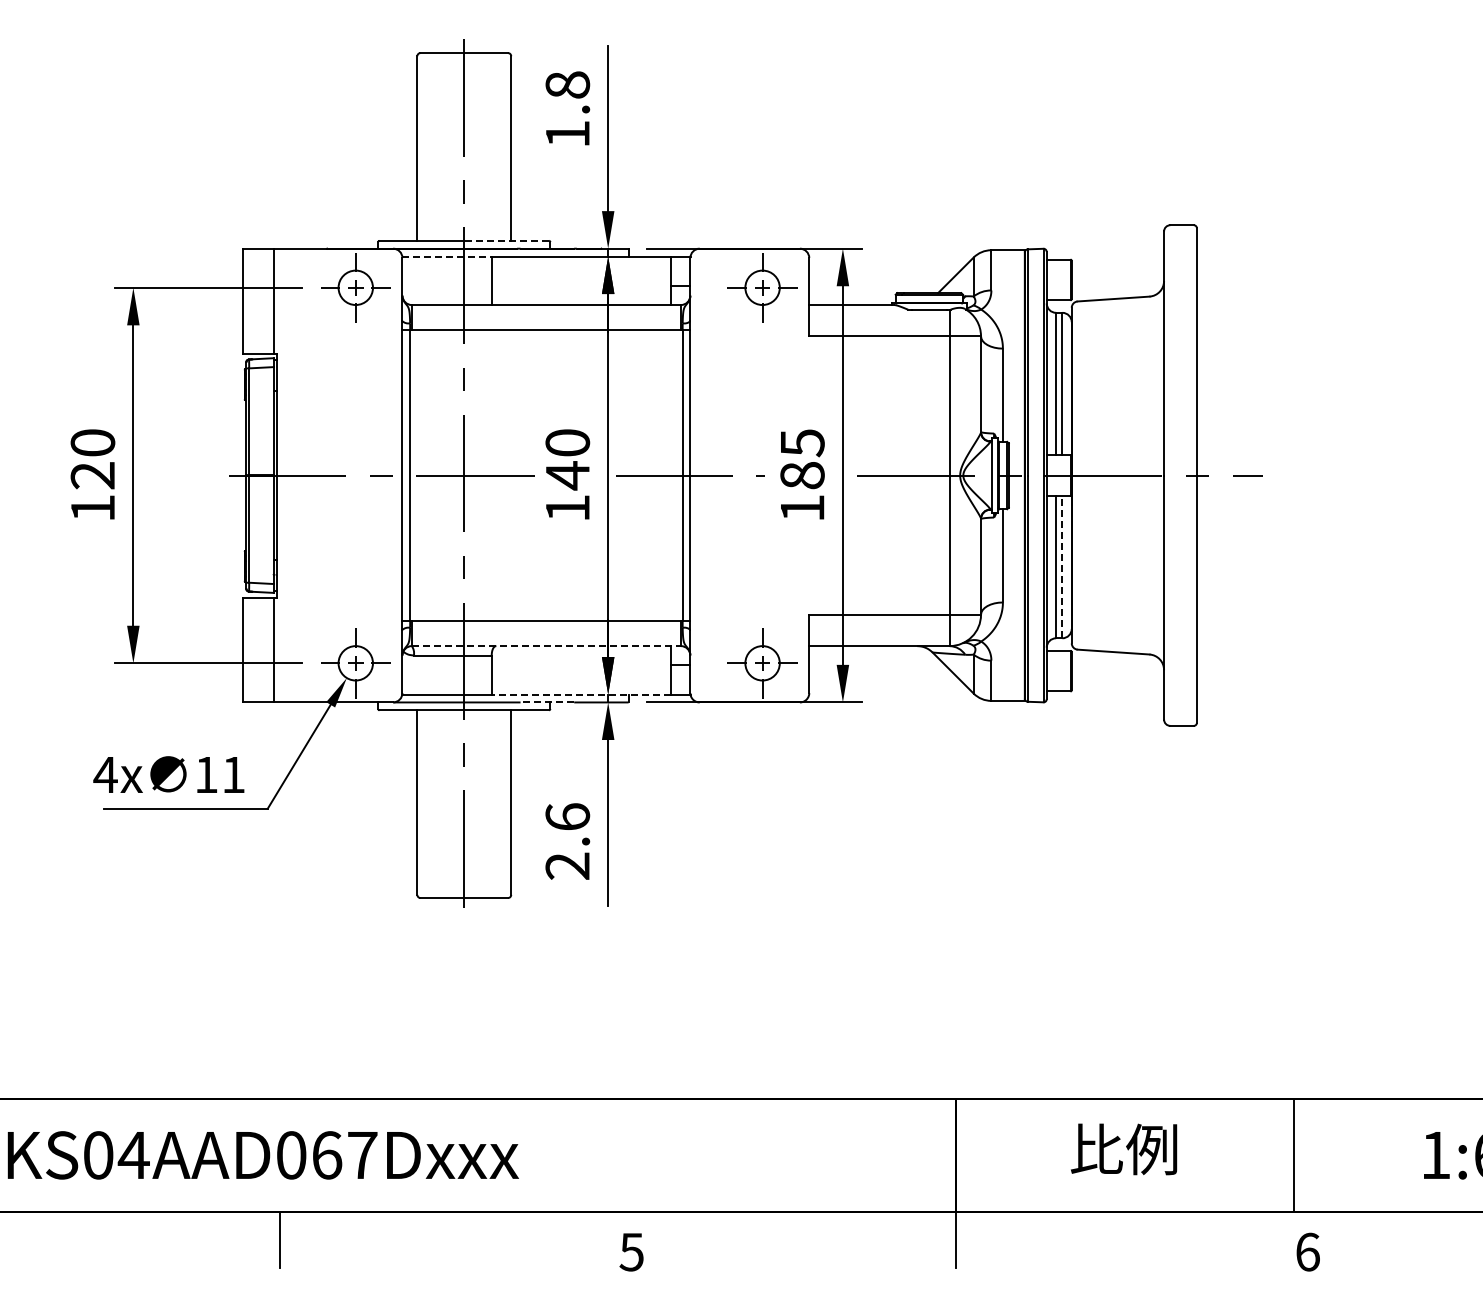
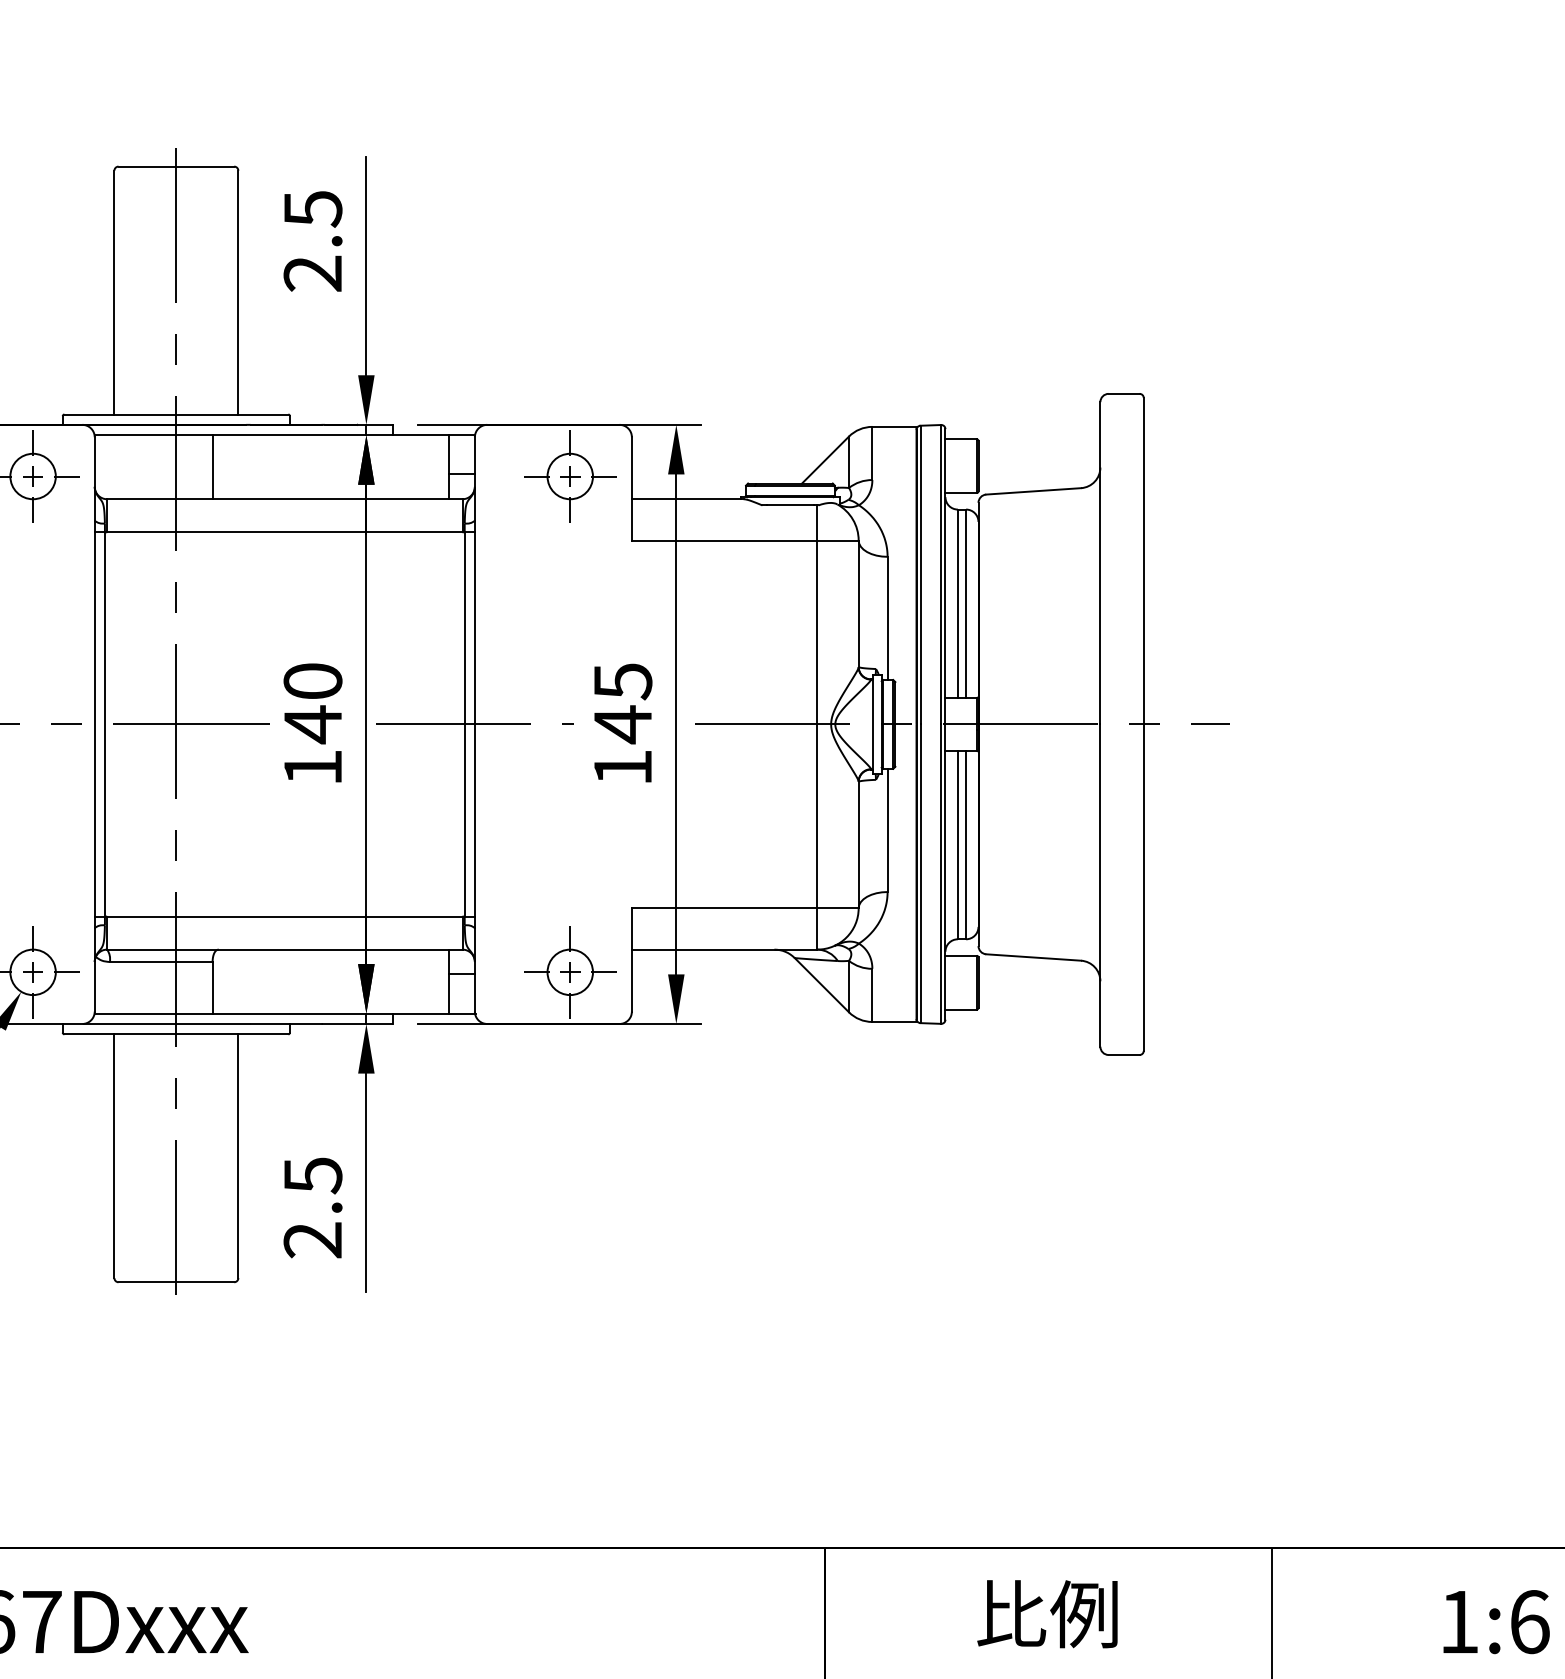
text: (567, 109) -> (312, 241), 1.8 -> 2.5
line: (506, 240) -> (232, 414), dashed -> solid
line: (447, 256) -> (154, 435), dashed -> solid
text: (802, 475) -> (622, 724), 185 -> 145
line: (1062, 566) -> (966, 844), dashed -> solid
line: (546, 646) -> (284, 950), dashed -> solid
line: (581, 694) -> (331, 1013), dashed -> solid
line: (547, 702) -> (286, 1024), dashed -> solid
text: (567, 817) -> (312, 1175), 2.6 -> 2.5

